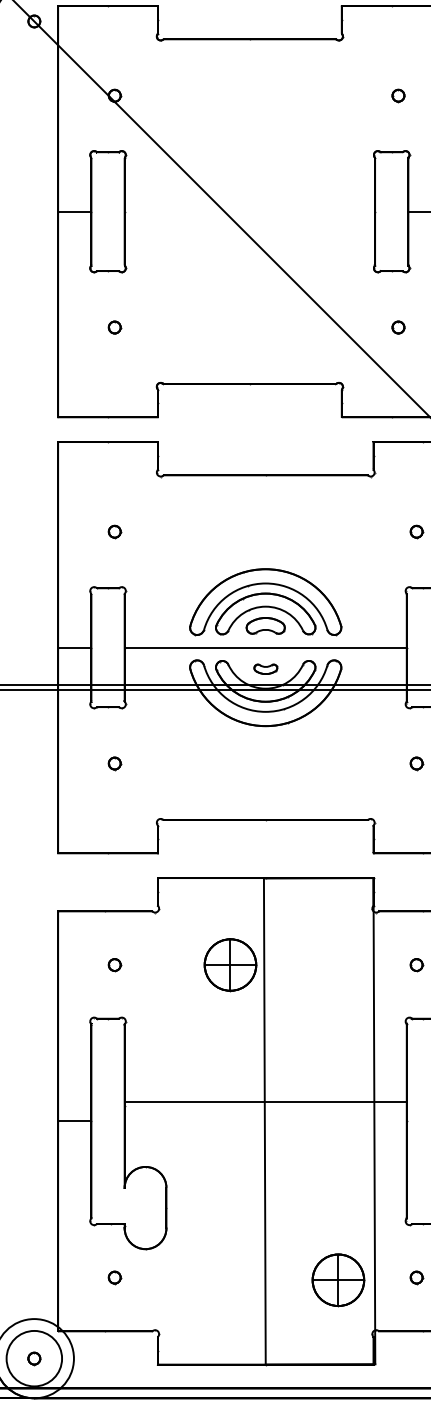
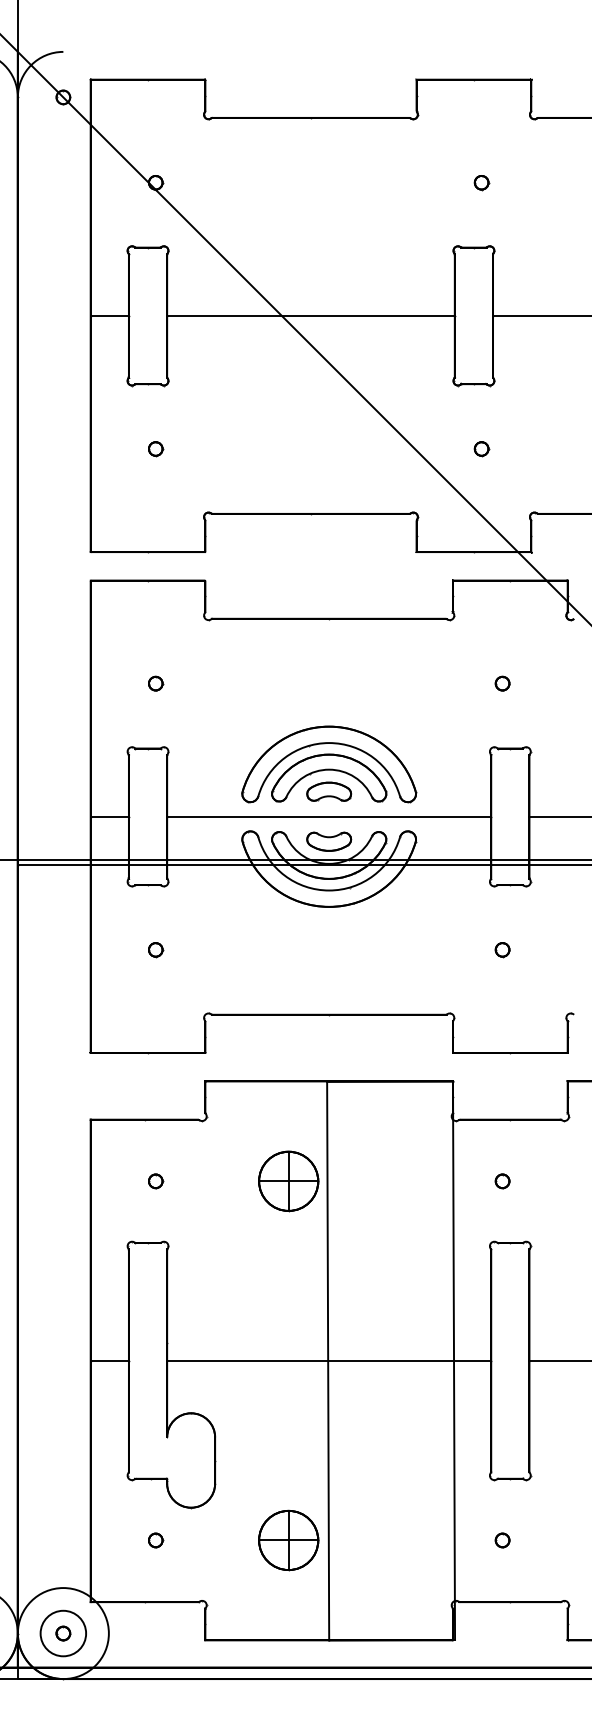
line: (249, 211) -> (310, 315), added
part: (266, 669) -> (329, 841), size x1.67
line: (266, 1101) -> (329, 1360), moved
part: (338, 1280) -> (288, 1540), moved
circle: (34, 1358) -> (63, 1633), size x0.71

